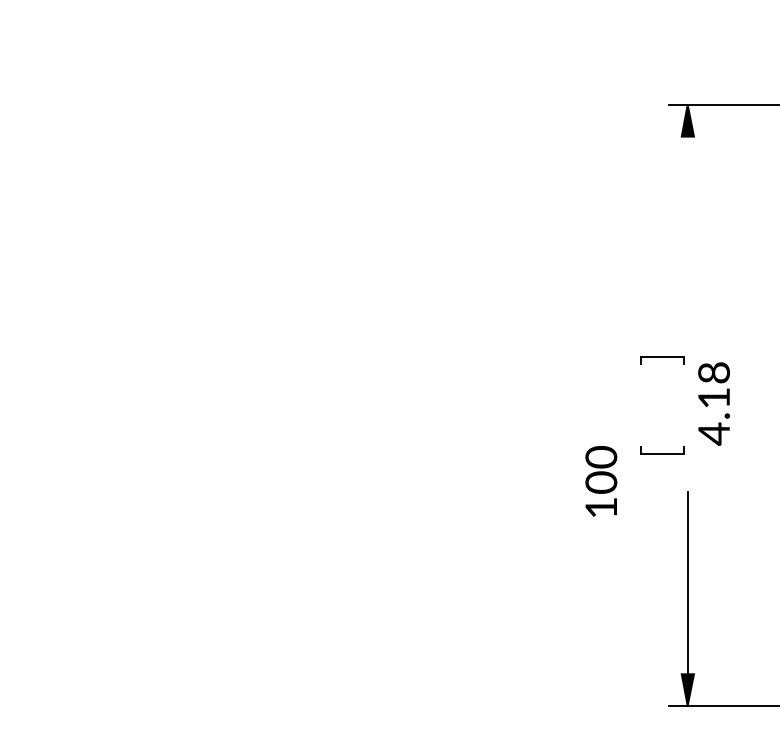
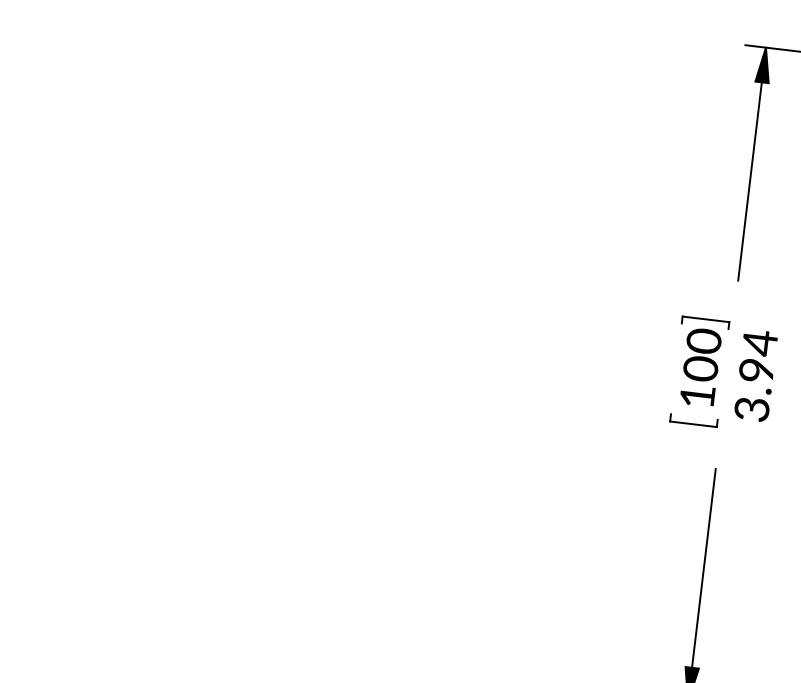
line: (687, 211) -> (751, 163), added
text: (713, 403) -> (755, 376), 4.18 -> 3.94
text: (601, 481) -> (701, 367), moved

